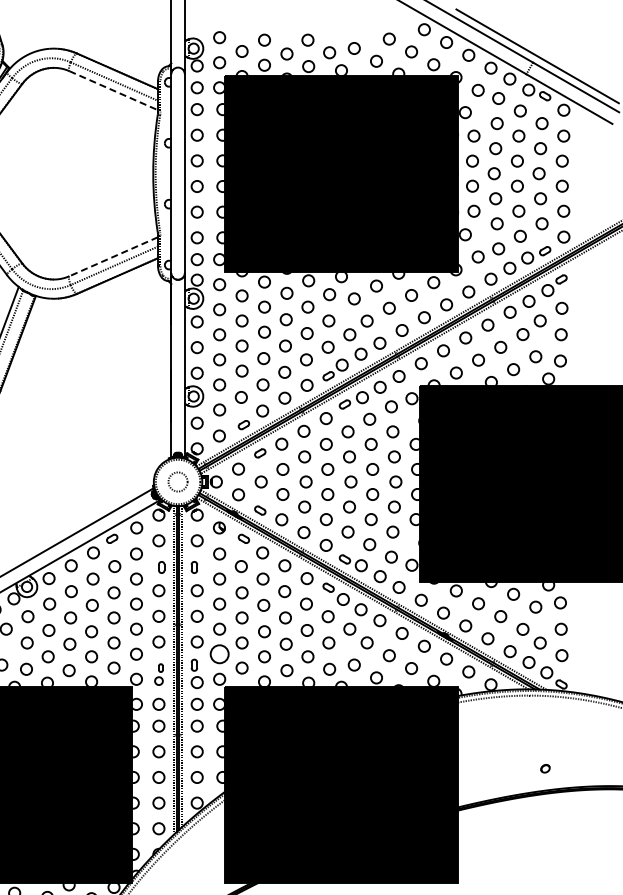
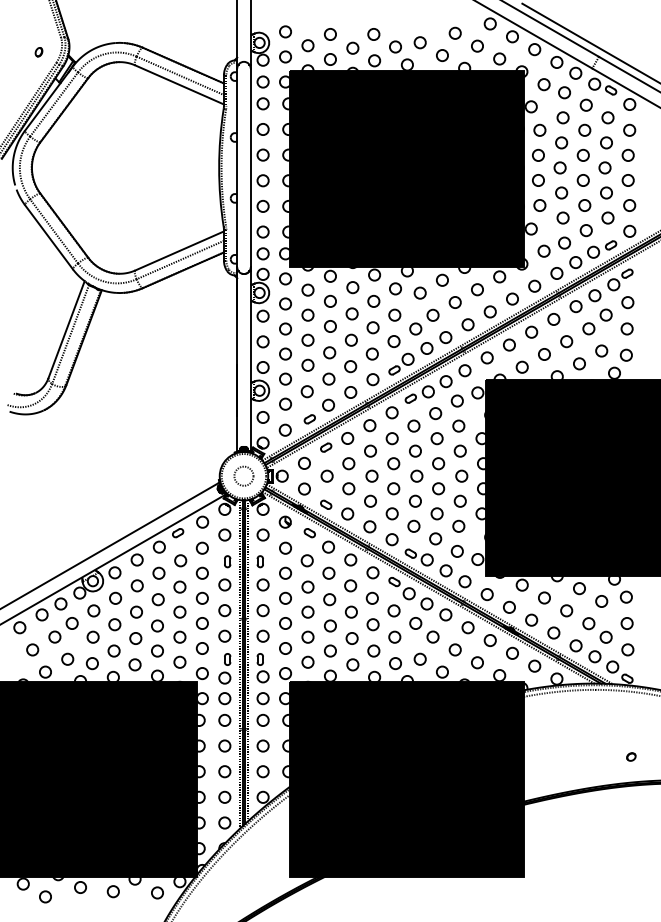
line: (114, 91) -> (180, 85), dashed -> solid
line: (113, 257) -> (179, 251), dashed -> solid
circle: (219, 654) -> (285, 648), size x0.62
part: (158, 674) -> (224, 668), size x1.43
part: (545, 768) -> (631, 756), moved

